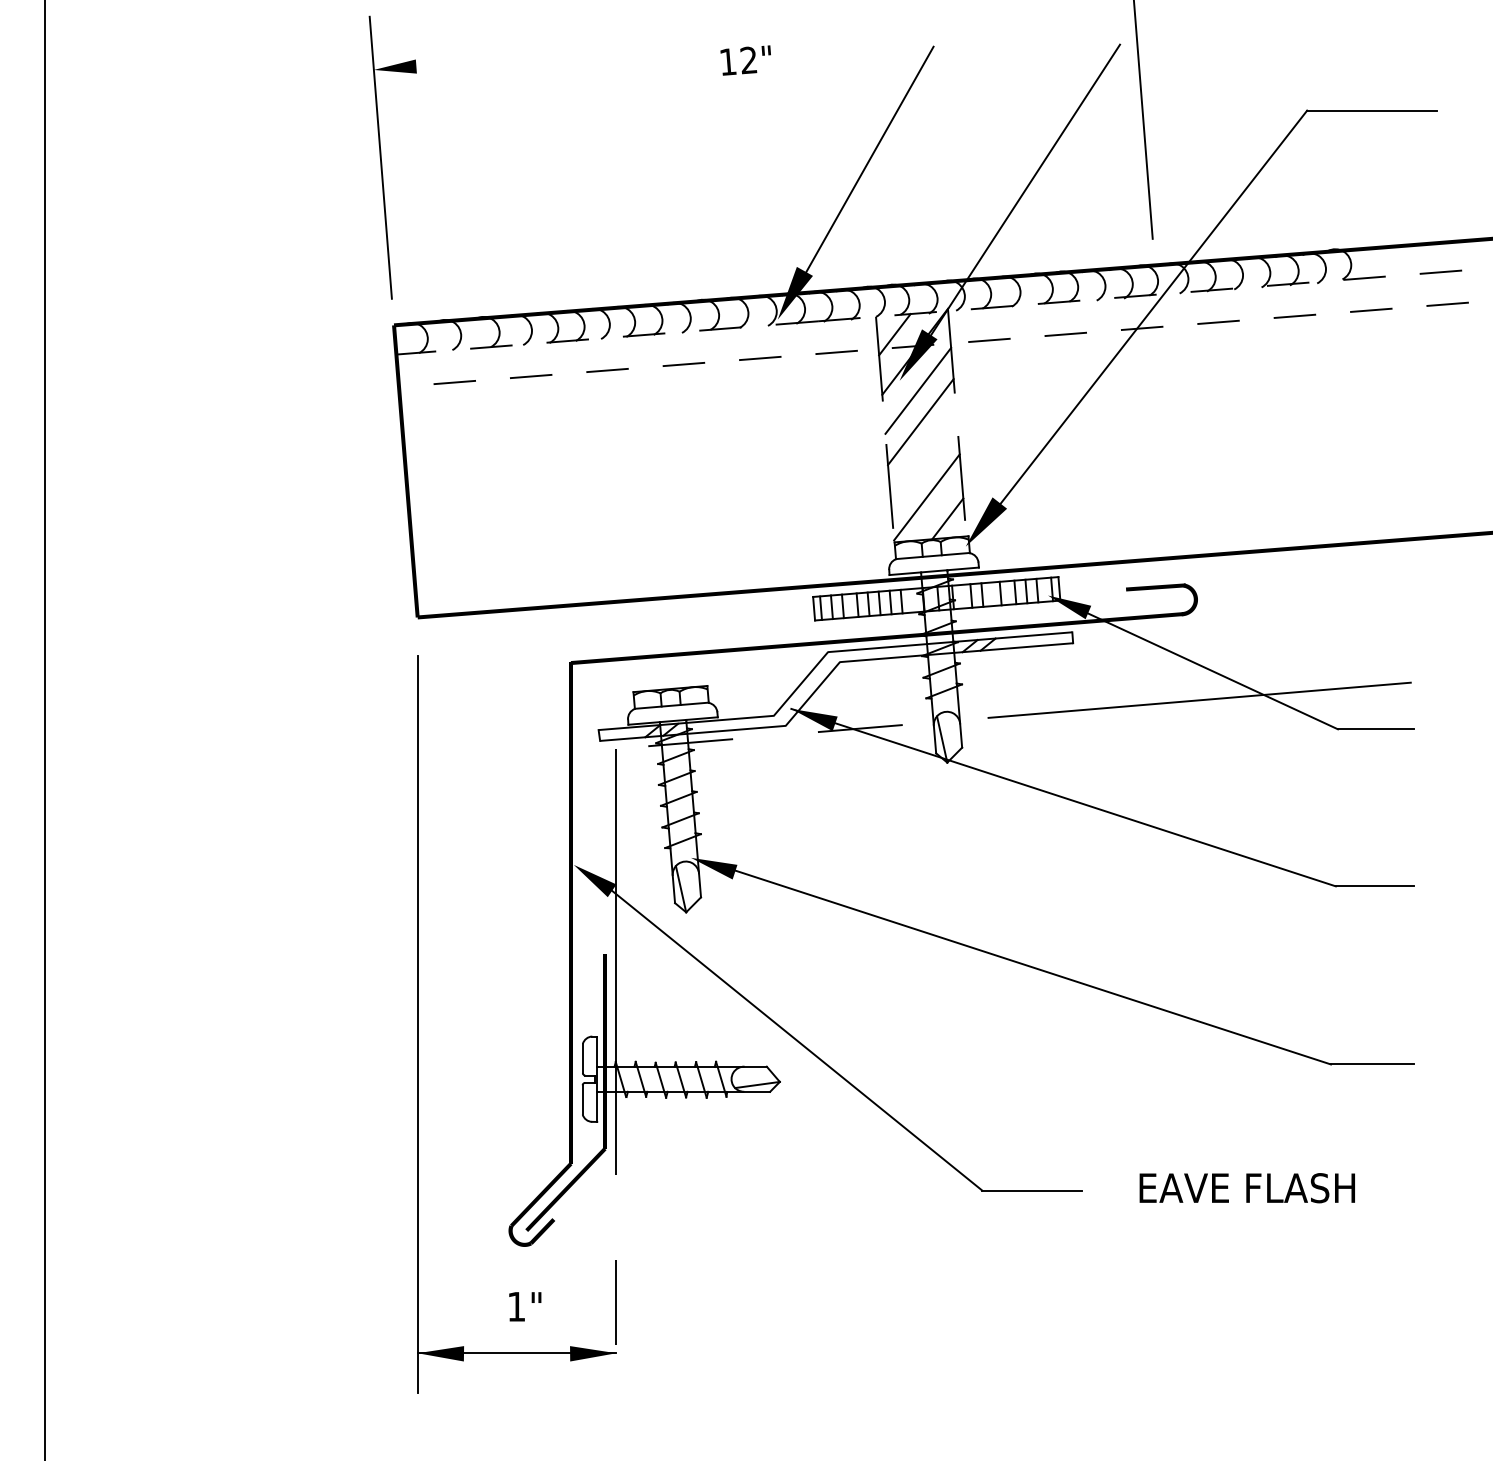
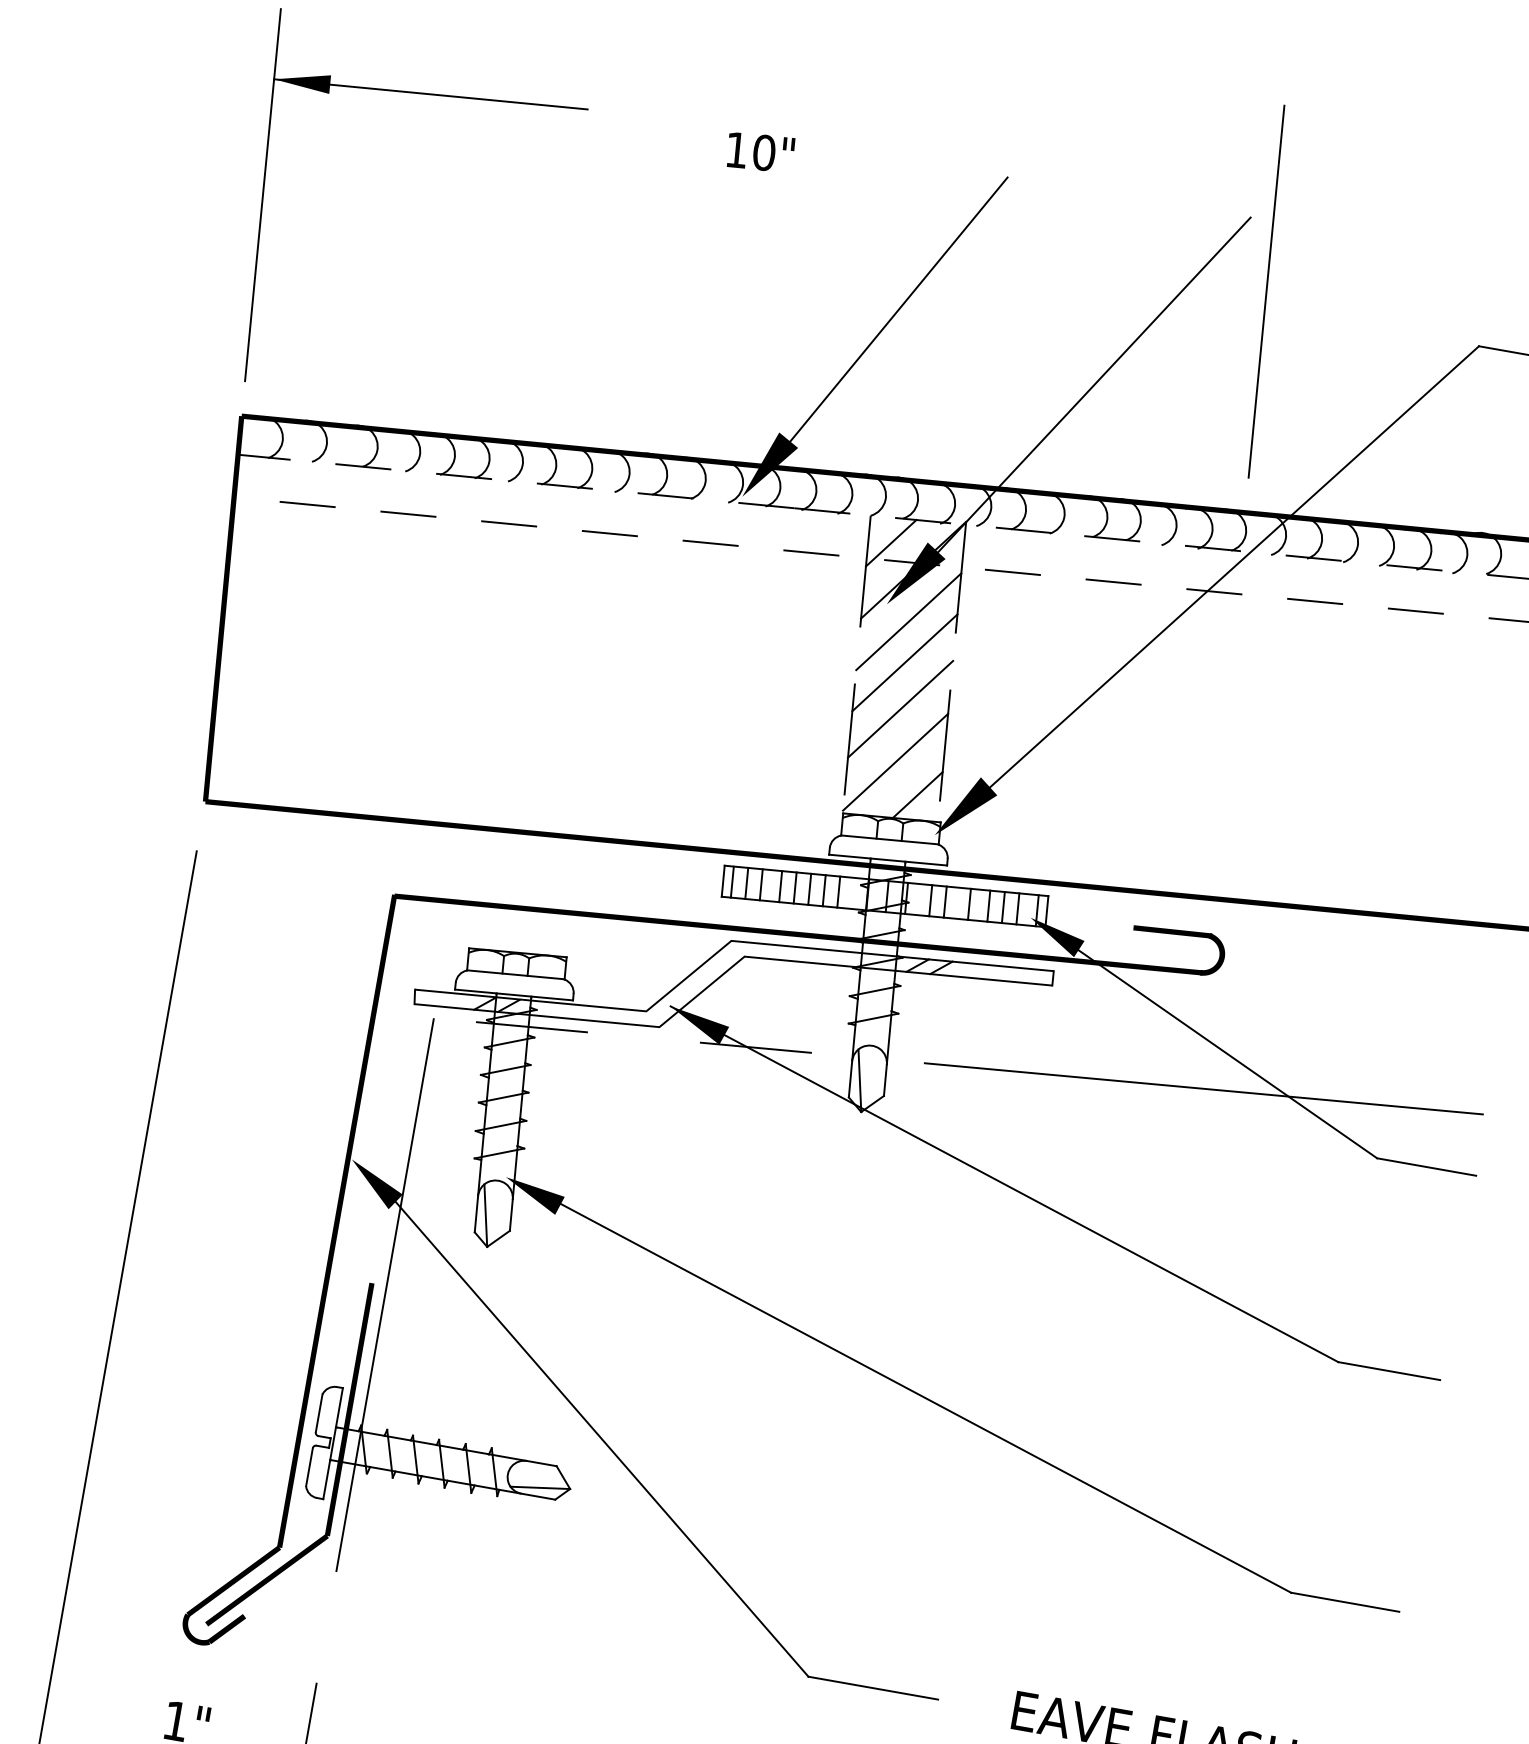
line: (492, 60) -> (430, 94), added
text: (748, 60) -> (763, 152), 12" -> 10"
line: (923, 457) -> (900, 709), added

